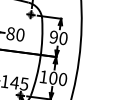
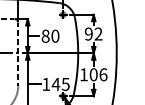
text: (63, 37) -> (98, 33), 90 -> 92
text: (63, 79) -> (103, 74), 100 -> 106

